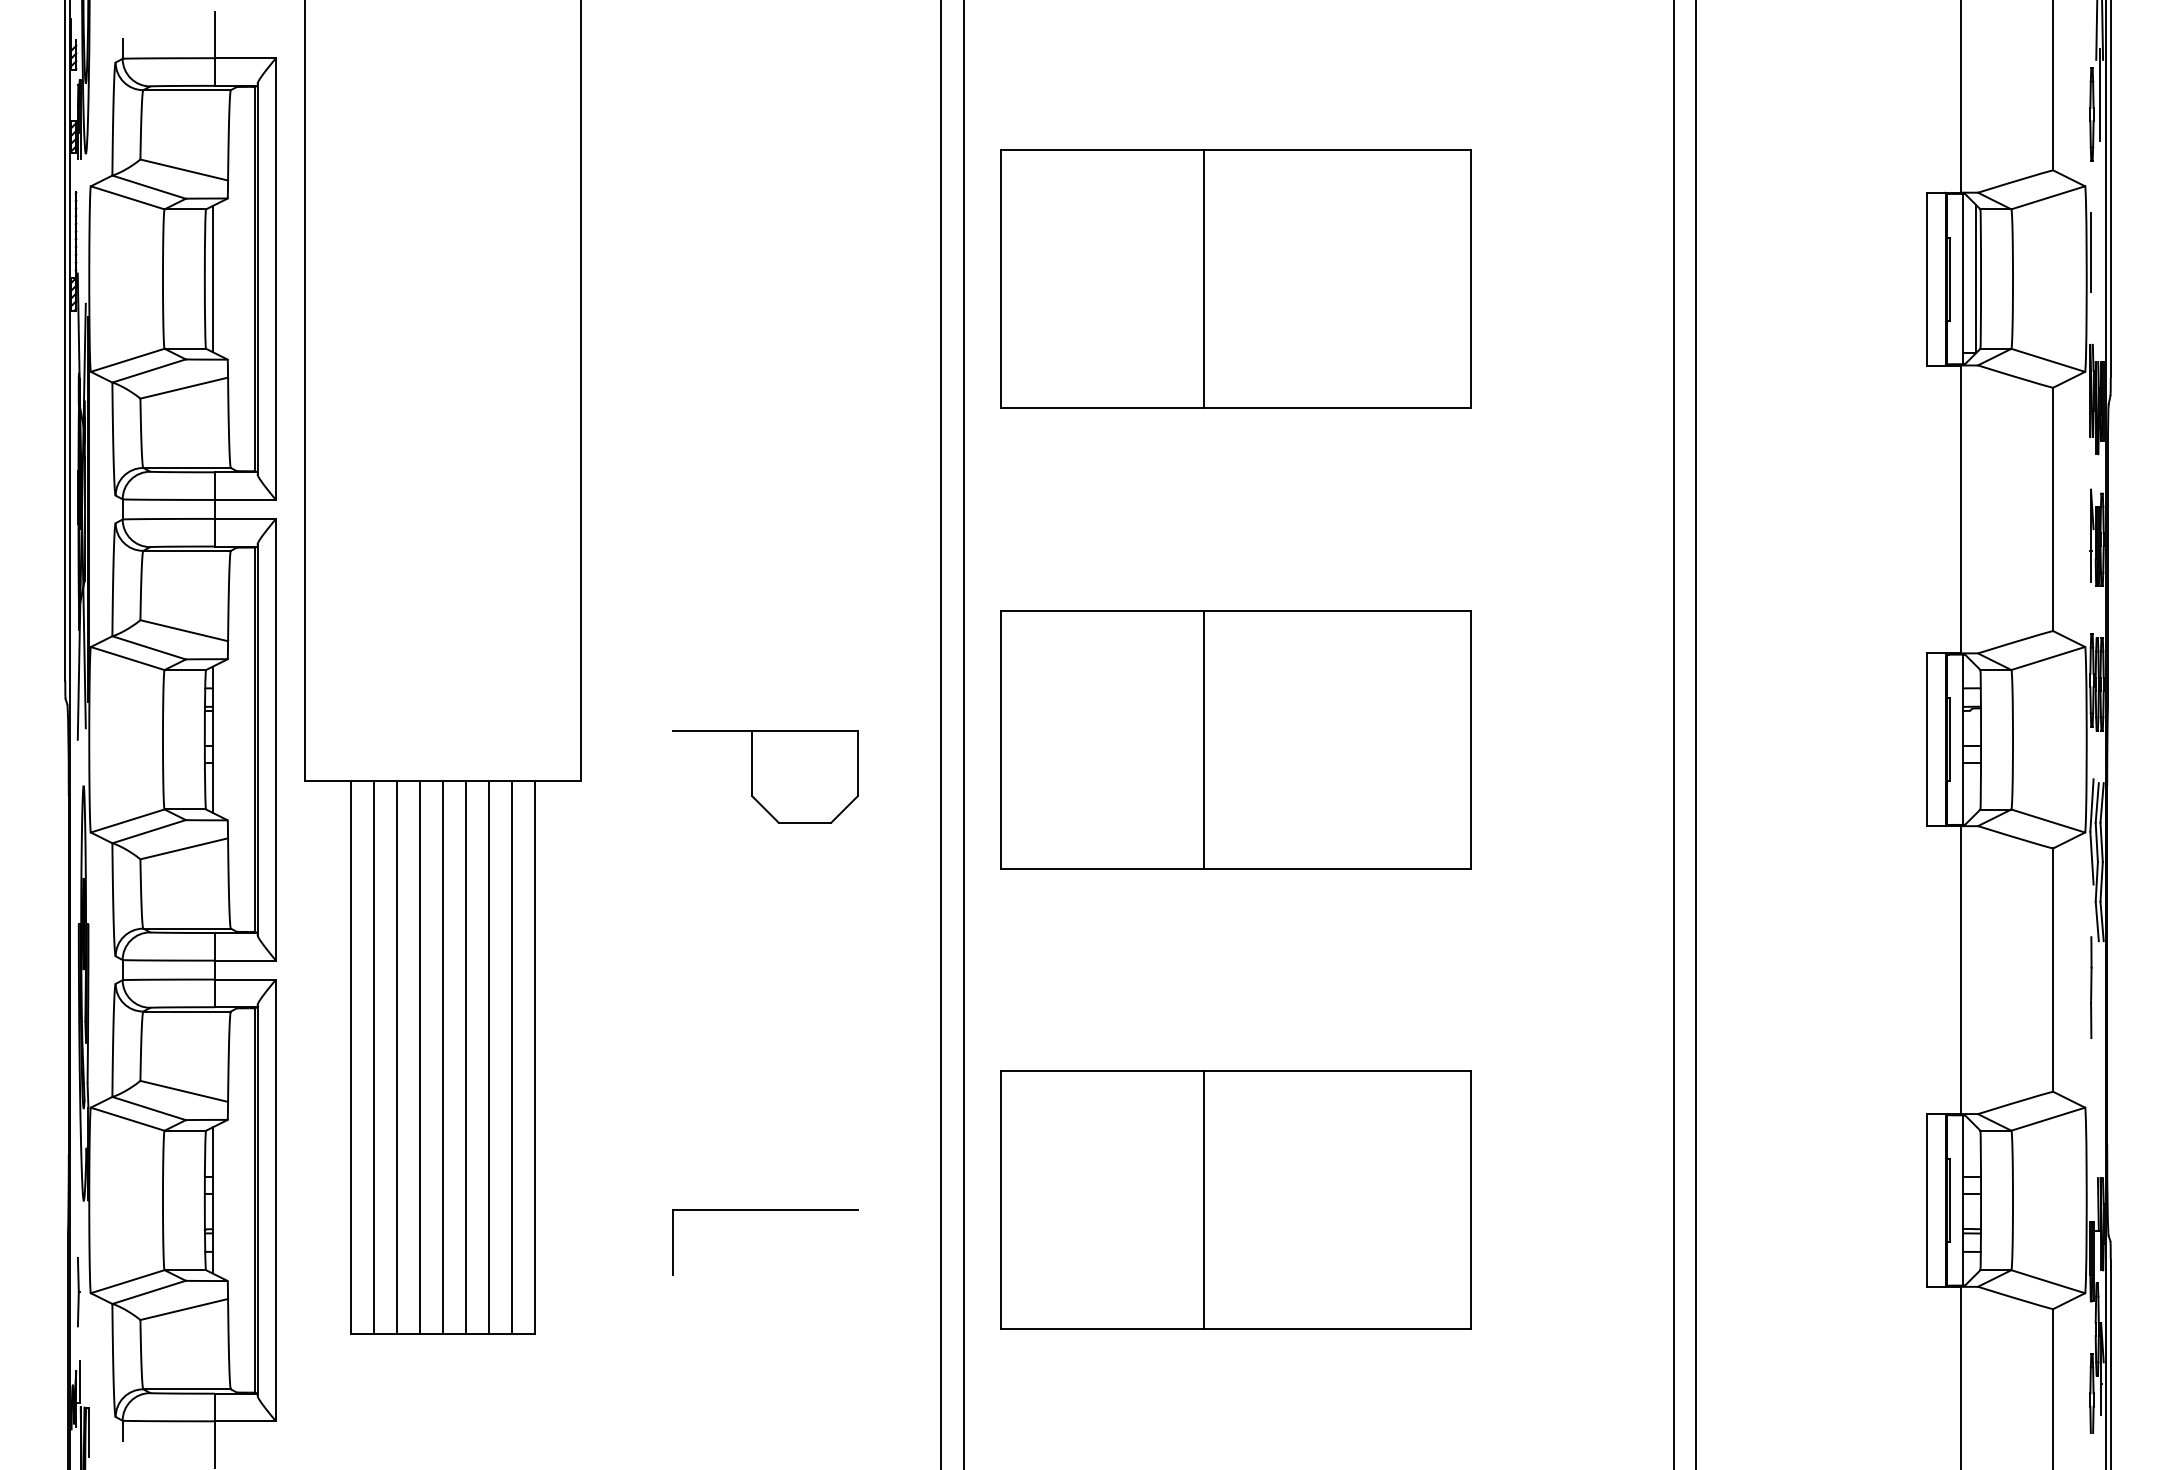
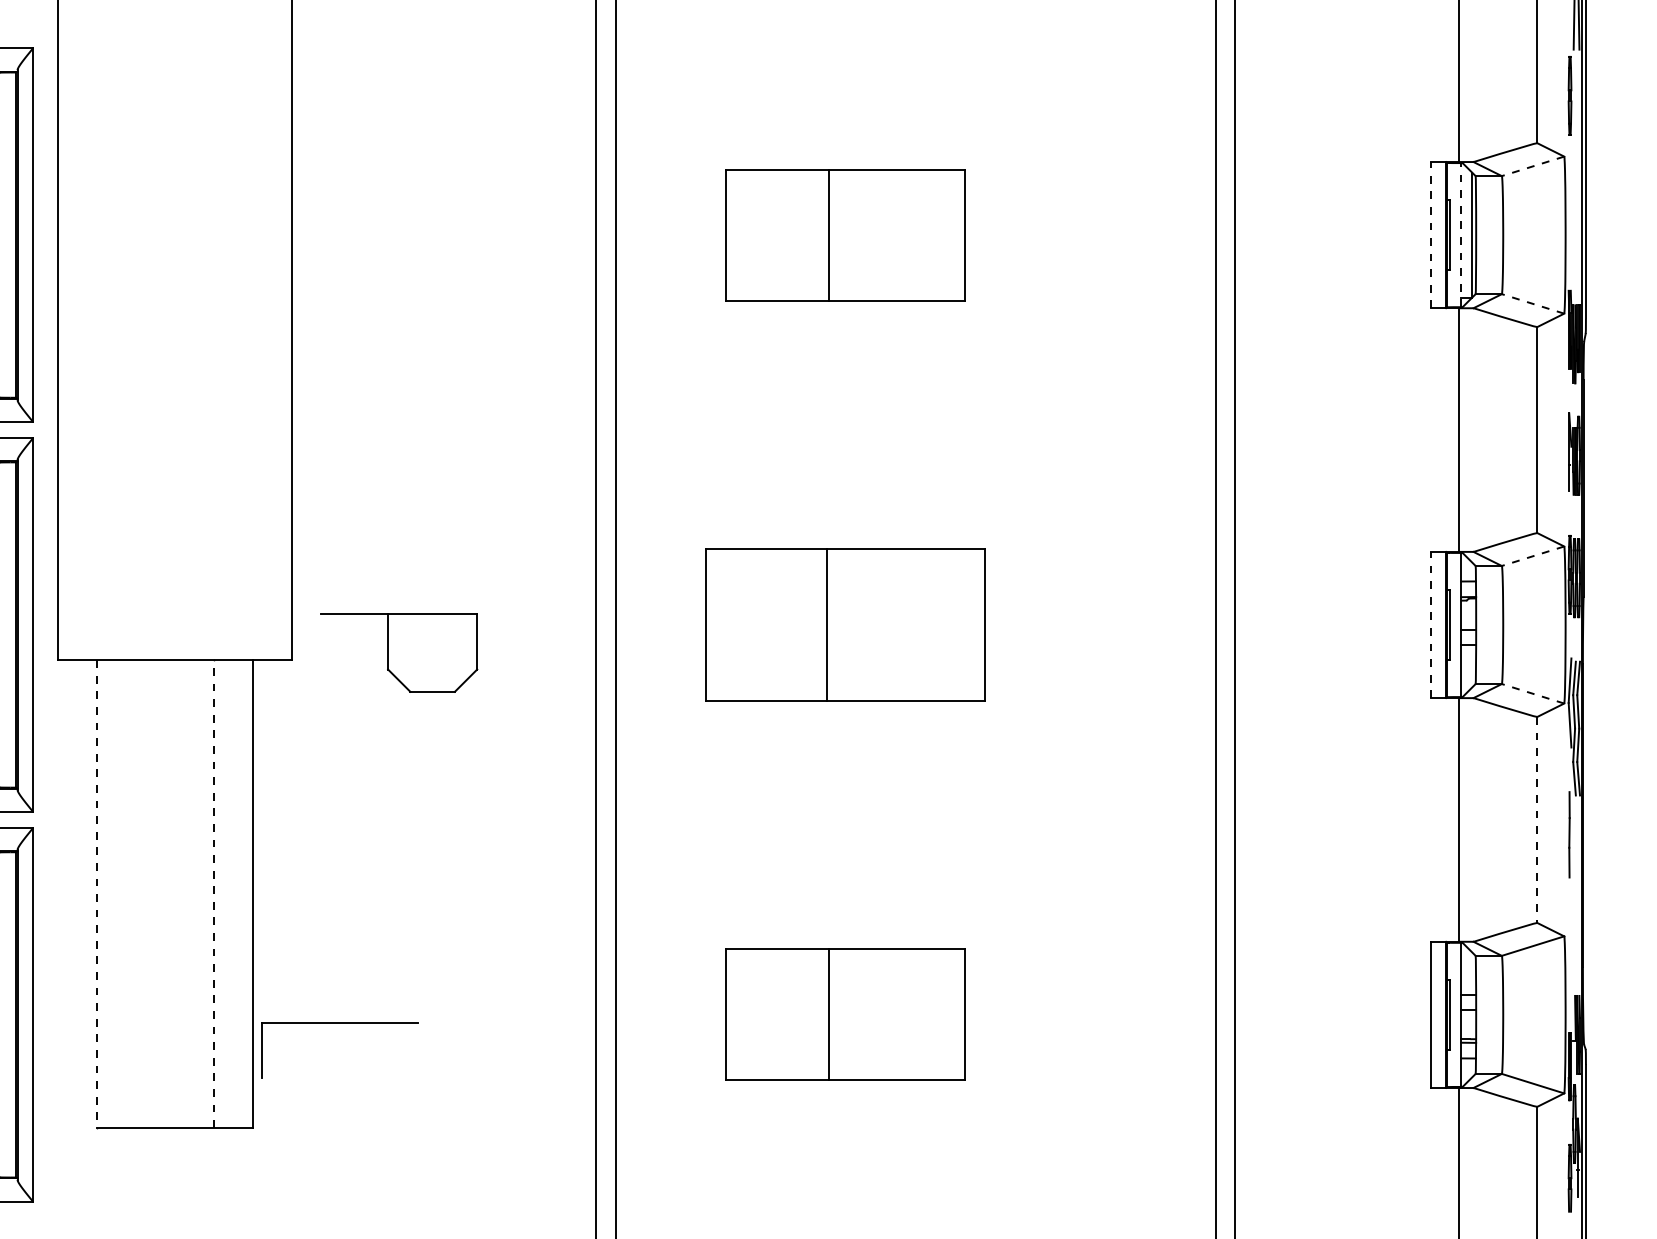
line: (2099, 94) -> (1576, 78), removed
line: (2048, 197) -> (1533, 166), solid -> dashed
line: (2091, 252) -> (1569, 212), removed
part: (1235, 278) -> (845, 234), size x0.6
line: (1927, 278) -> (1430, 234), solid -> dashed
line: (1963, 278) -> (1461, 234), solid -> dashed
line: (2048, 360) -> (1533, 304), solid -> dashed
line: (2048, 658) -> (1533, 556), solid -> dashed
part: (1235, 739) -> (845, 624), size x0.7
line: (1927, 739) -> (1430, 624), solid -> dashed
part: (765, 776) -> (399, 652), moved
line: (2048, 821) -> (1533, 694), solid -> dashed
line: (2053, 970) -> (1537, 820), solid -> dashed
line: (373, 1057) -> (115, 893), removed
line: (396, 1057) -> (135, 893), removed
line: (420, 1057) -> (155, 893), removed
line: (443, 1057) -> (174, 893), removed
line: (466, 1057) -> (194, 893), removed
line: (489, 1057) -> (213, 893), solid -> dashed
line: (512, 1057) -> (233, 893), removed
line: (350, 1058) -> (96, 894), solid -> dashed
part: (1235, 1199) -> (845, 1014), size x0.6
part: (765, 1210) -> (339, 1023), moved

